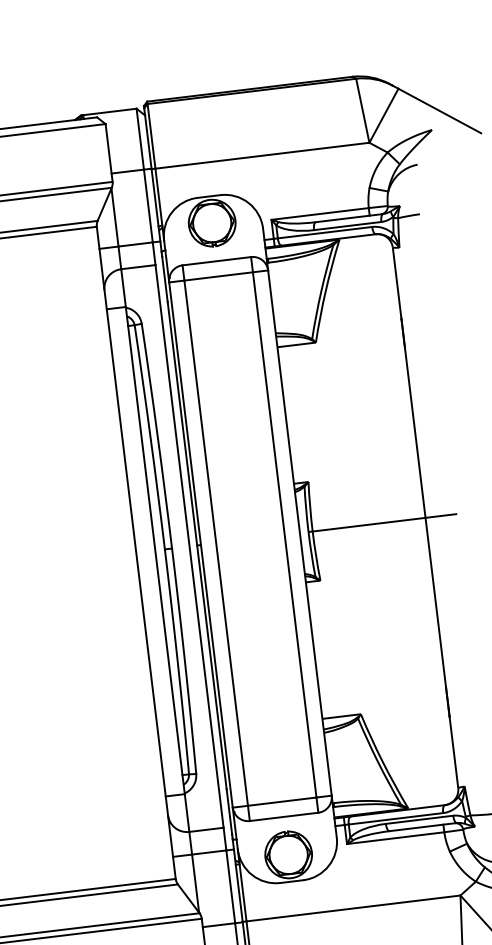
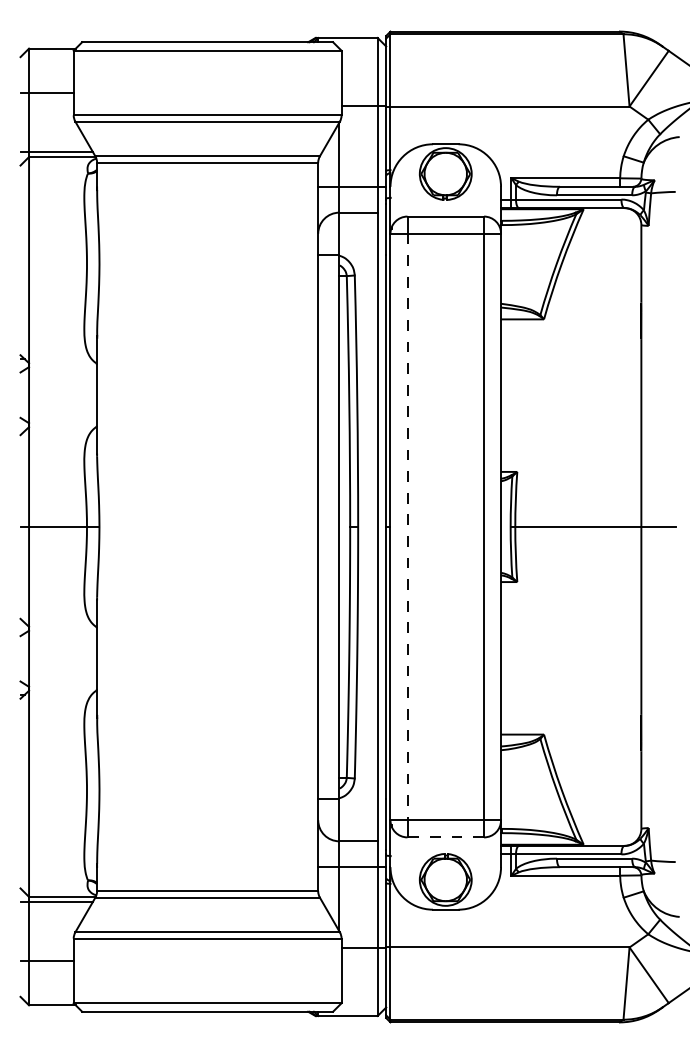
line: (216, 543) -> (407, 527), solid -> dashed
line: (283, 817) -> (445, 837), solid -> dashed

